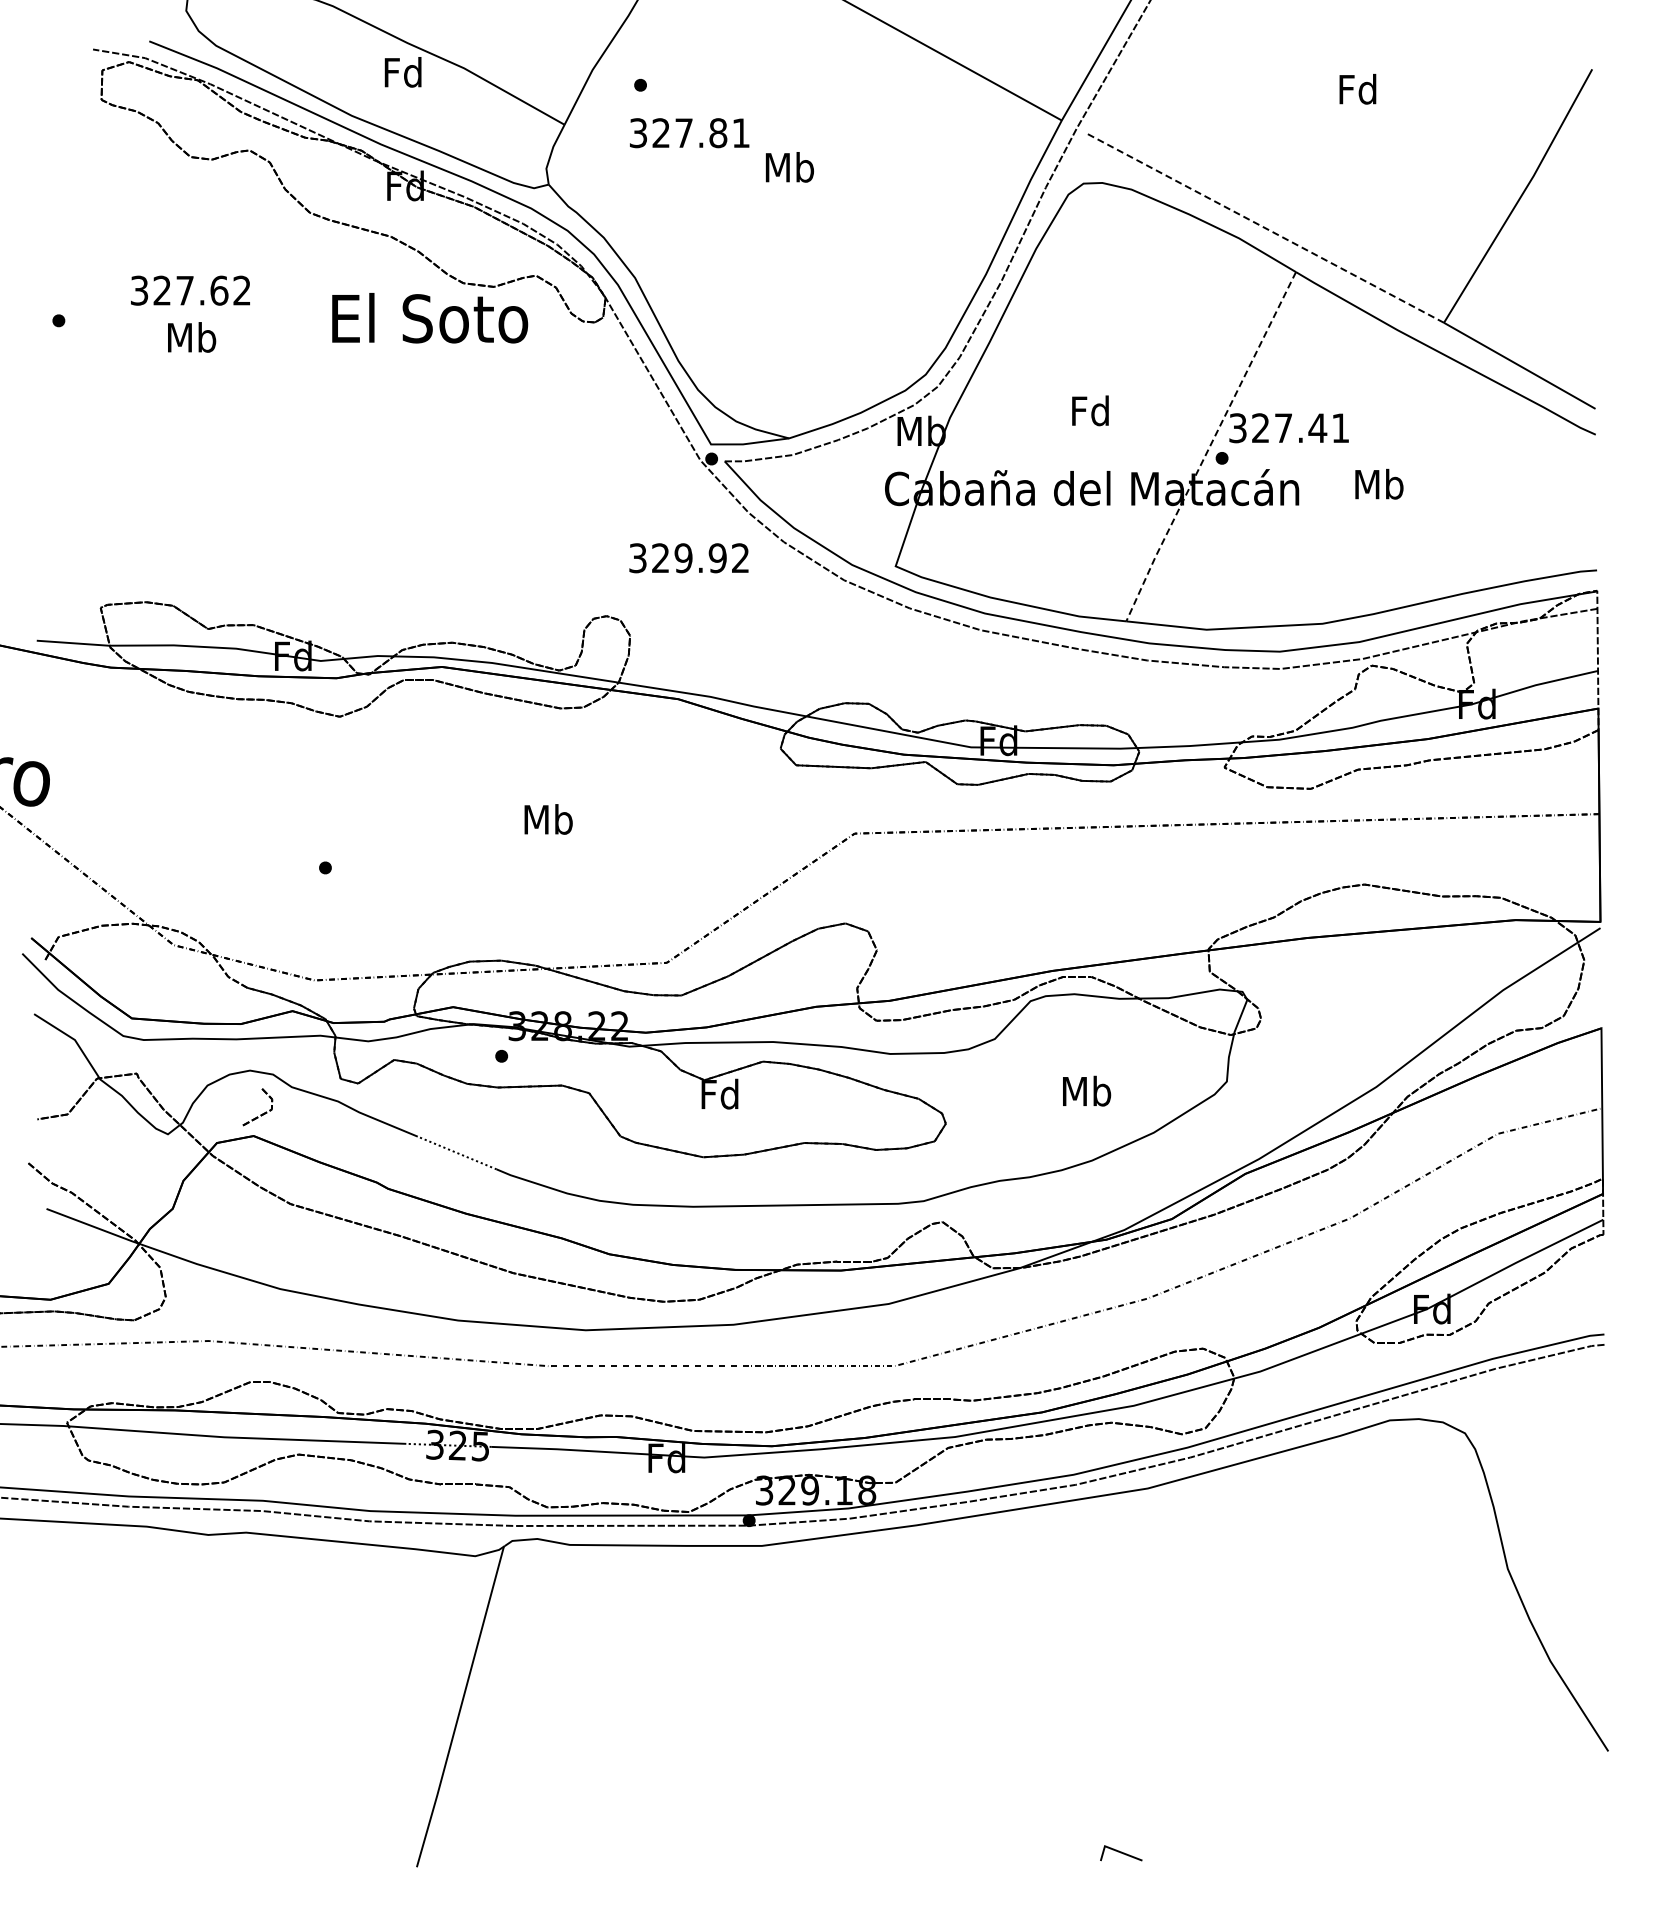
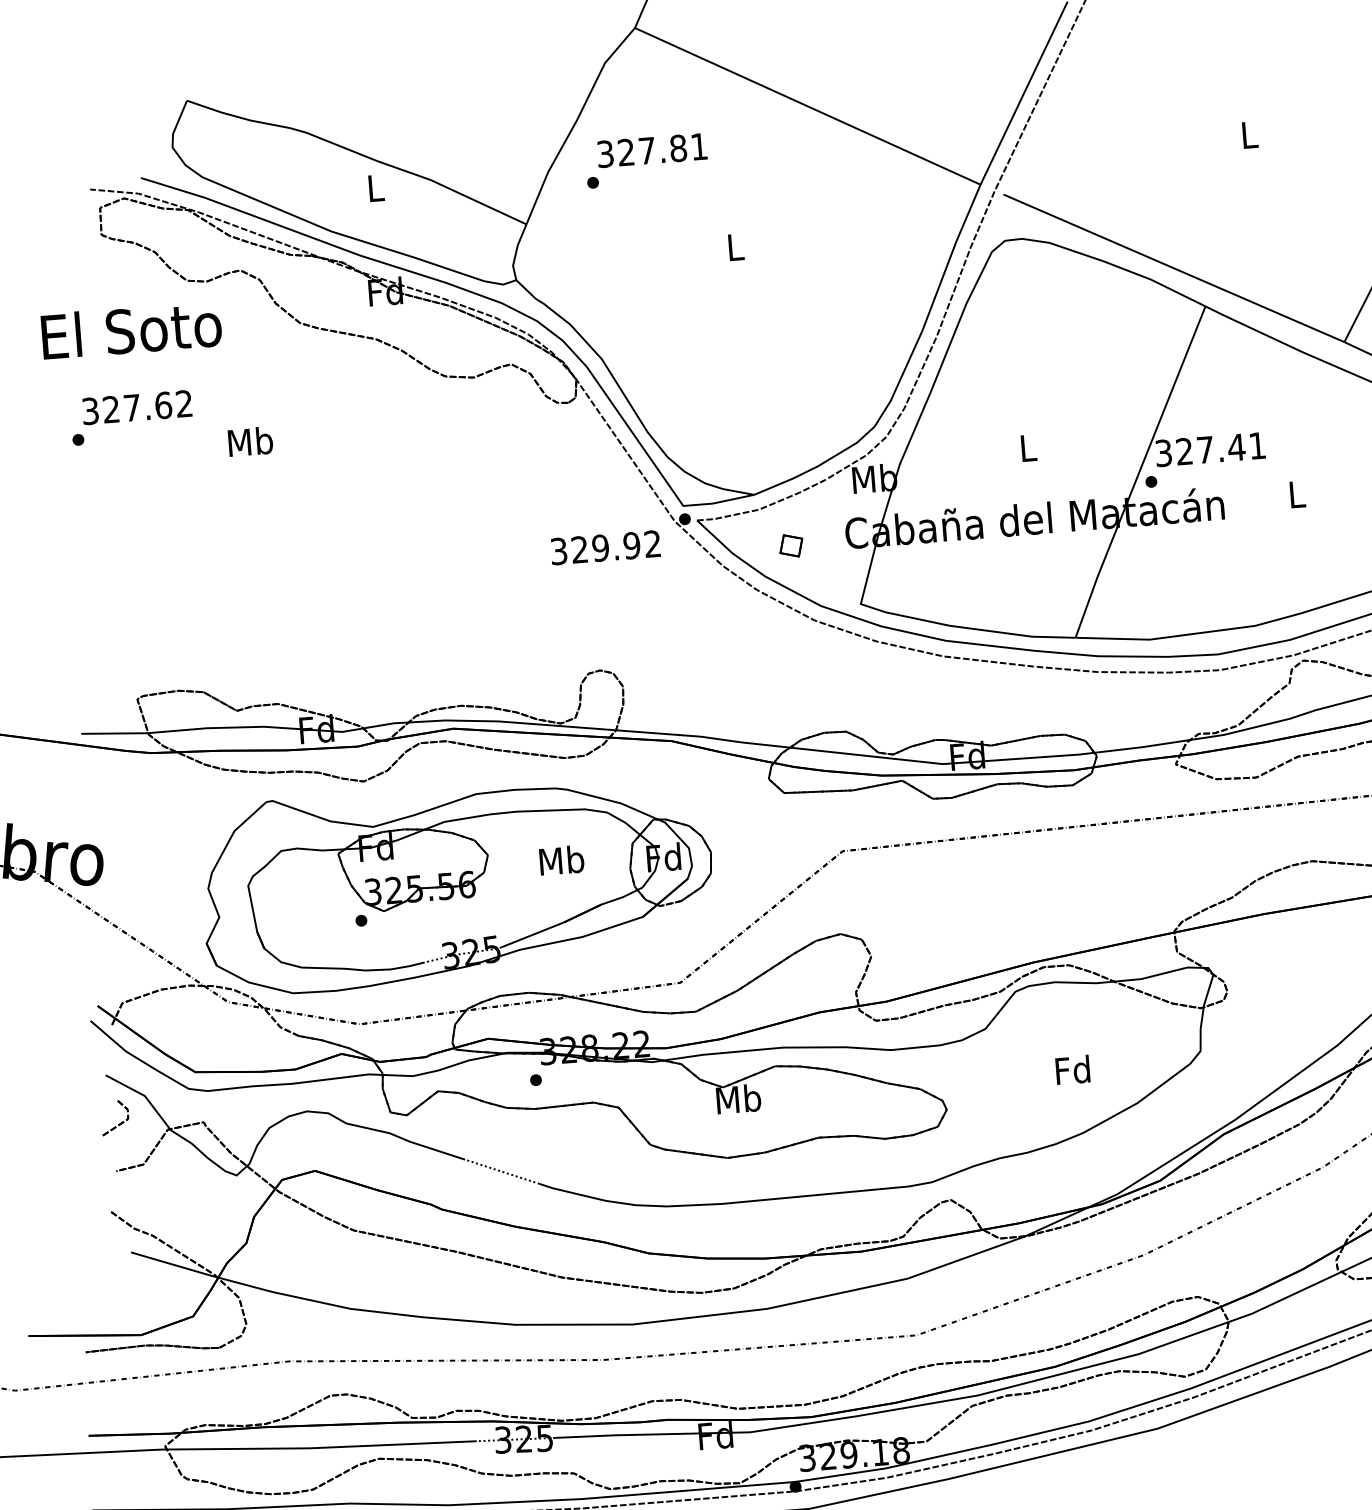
text: (402, 72) -> (374, 188), Fd -> L
text: (1357, 88) -> (1248, 134), Fd -> L
text: (689, 133) -> (652, 150), moved
text: (789, 167) -> (735, 247), Mb -> L
line: (1264, 227) -> (1173, 267), dashed -> solid
text: (190, 290) -> (137, 407), moved
text: (430, 318) -> (132, 330), moved
text: (192, 337) -> (251, 441), moved
text: (1090, 410) -> (1027, 447), Fd -> L
line: (1209, 446) -> (1138, 472), dashed -> solid
text: (1379, 483) -> (1297, 493), Mb -> L
part: (824, 496) -> (790, 545), added
text: (688, 558) -> (605, 548), moved
part: (433, 835) -> (457, 883), added
text: (1087, 1090) -> (1073, 1069), Mb -> Fd
text: (720, 1093) -> (738, 1098), Fd -> Mb
part: (260, 1114) -> (118, 1124), moved

